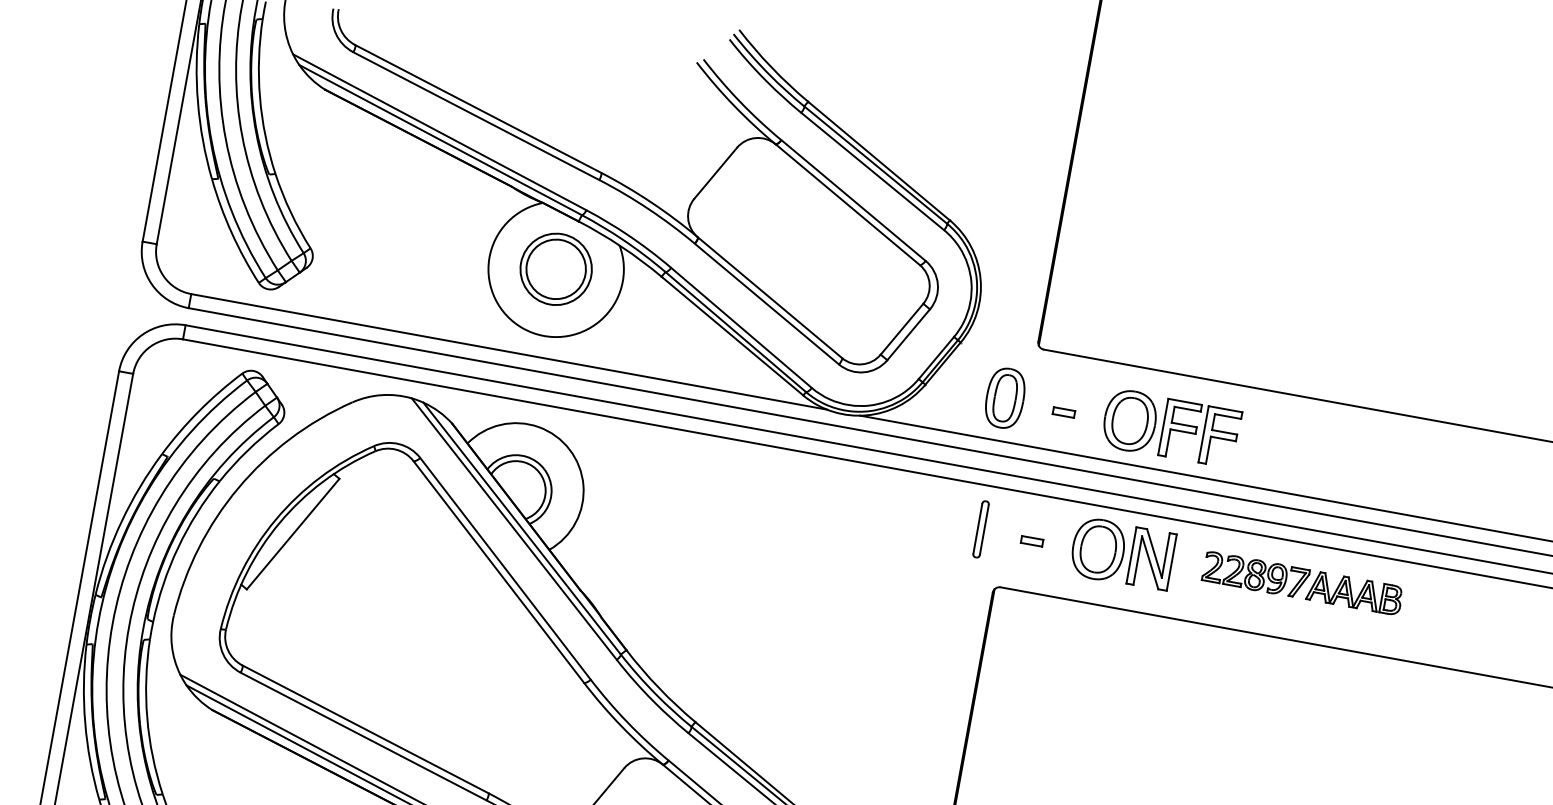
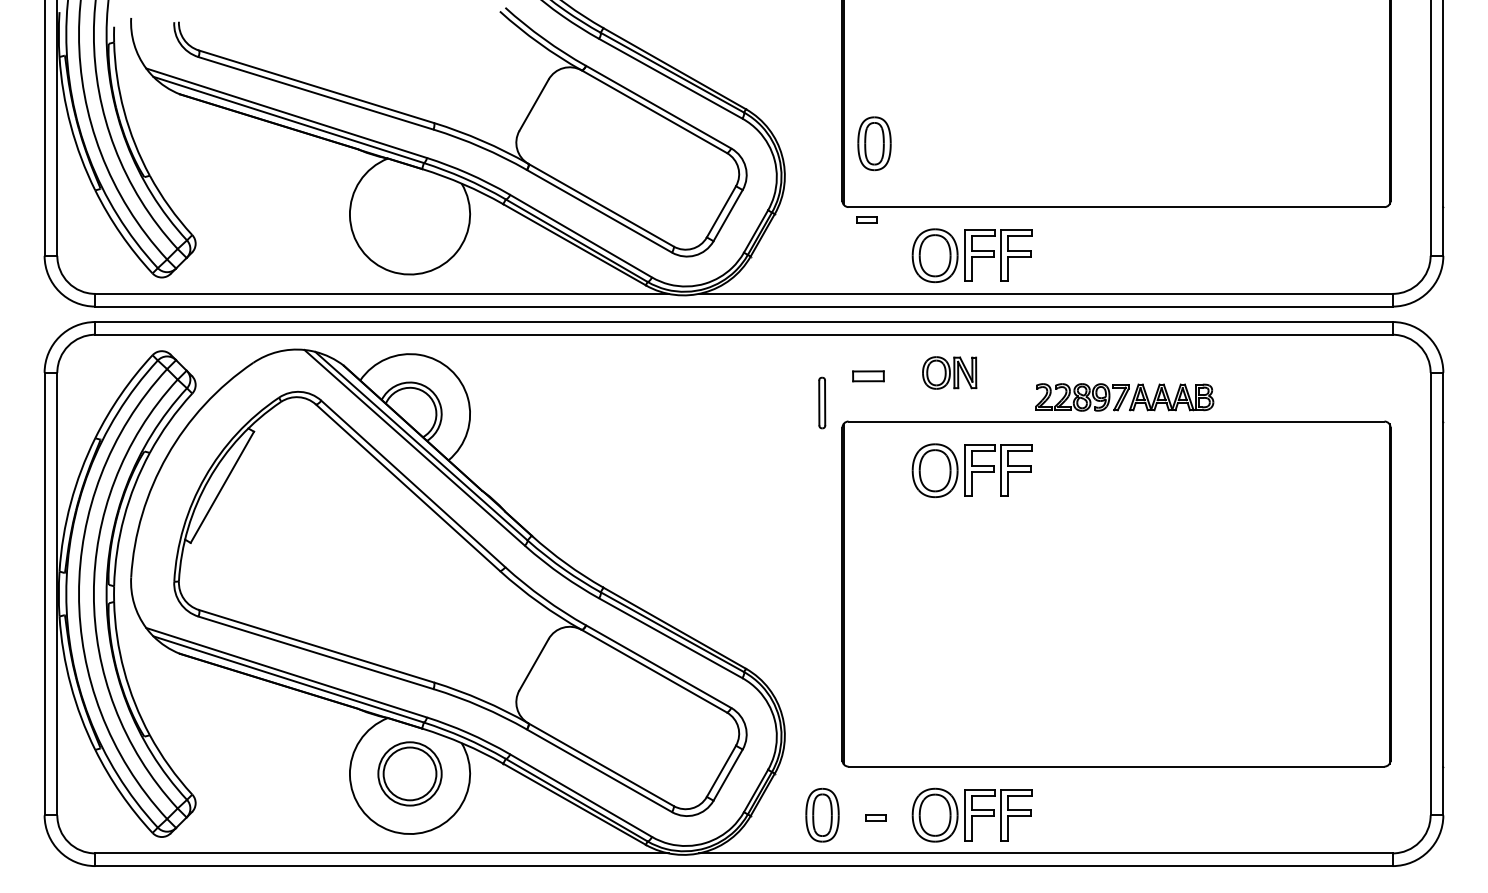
part: (555, 268) -> (409, 213), removed
part: (1005, 398) -> (874, 143), moved
part: (1063, 412) -> (866, 219), moved
part: (981, 528) -> (822, 402), moved
part: (1031, 541) -> (868, 376), size x1.6
part: (1122, 553) -> (949, 372), size x0.6
part: (1302, 583) -> (1124, 397), moved
part: (1127, 666) -> (971, 470), added

